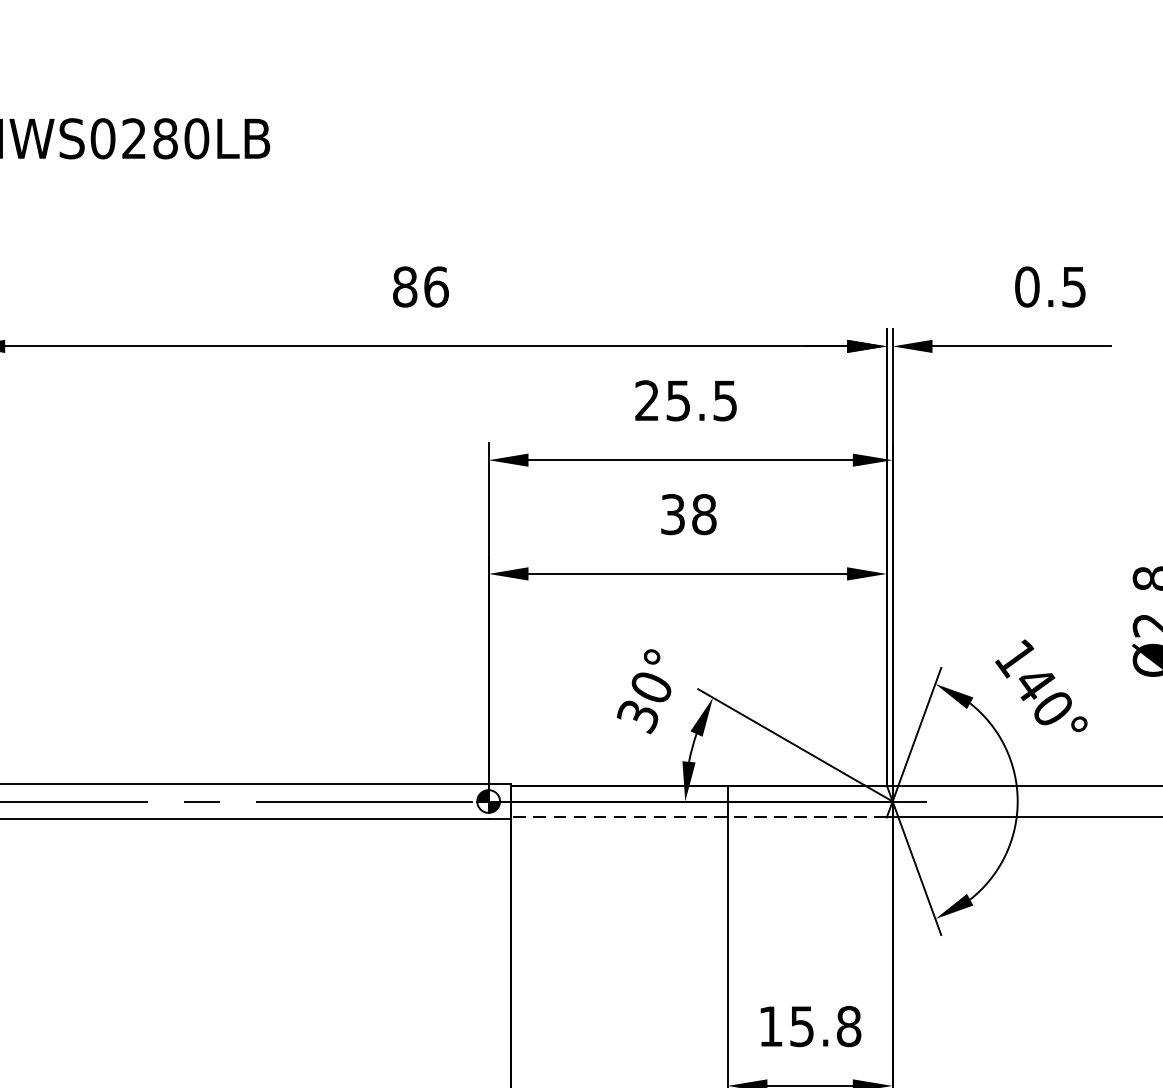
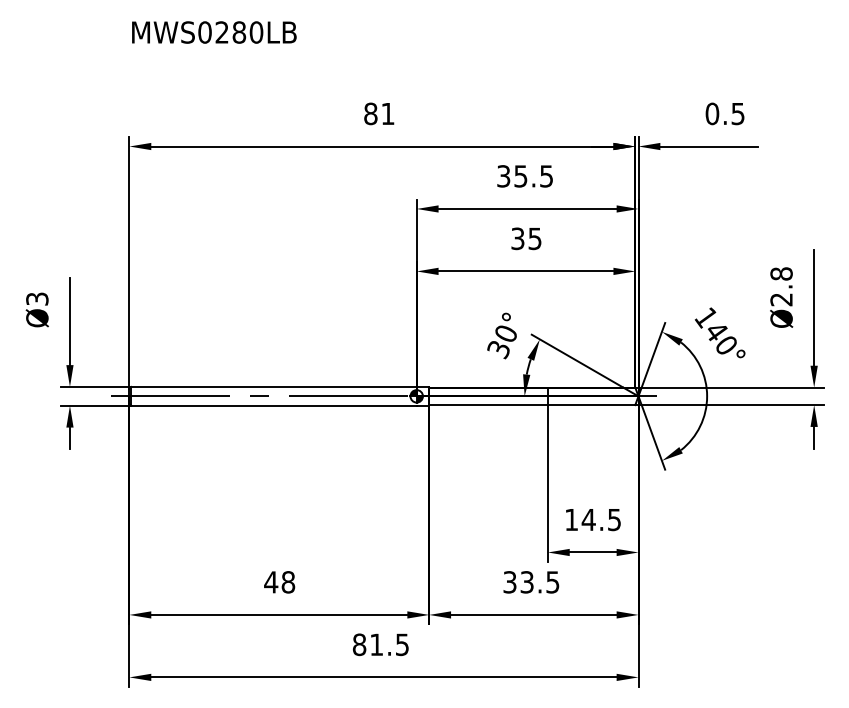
text: (435, 286) -> (387, 113), 86 -> 81
text: (646, 401) -> (503, 176), 25.5 -> 35.5
text: (703, 513) -> (534, 238), 38 -> 35
line: (697, 818) -> (531, 405), dashed -> solid
text: (825, 1025) -> (601, 519), 15.8 -> 14.5

